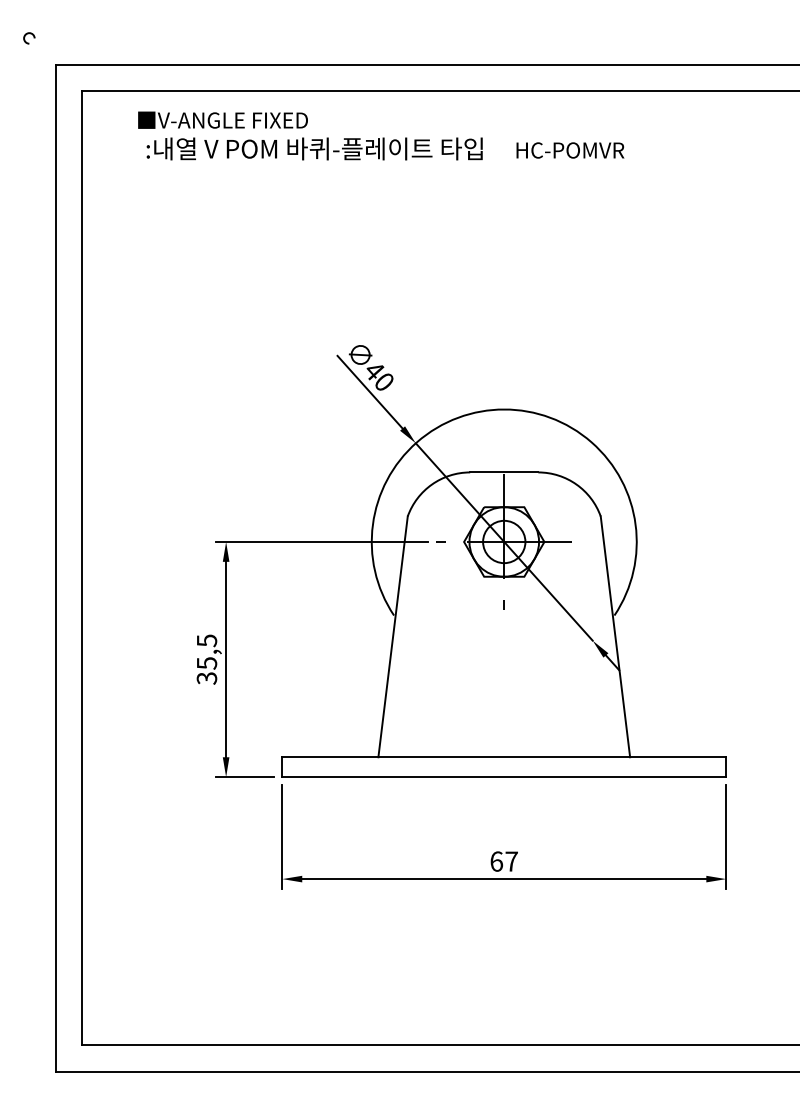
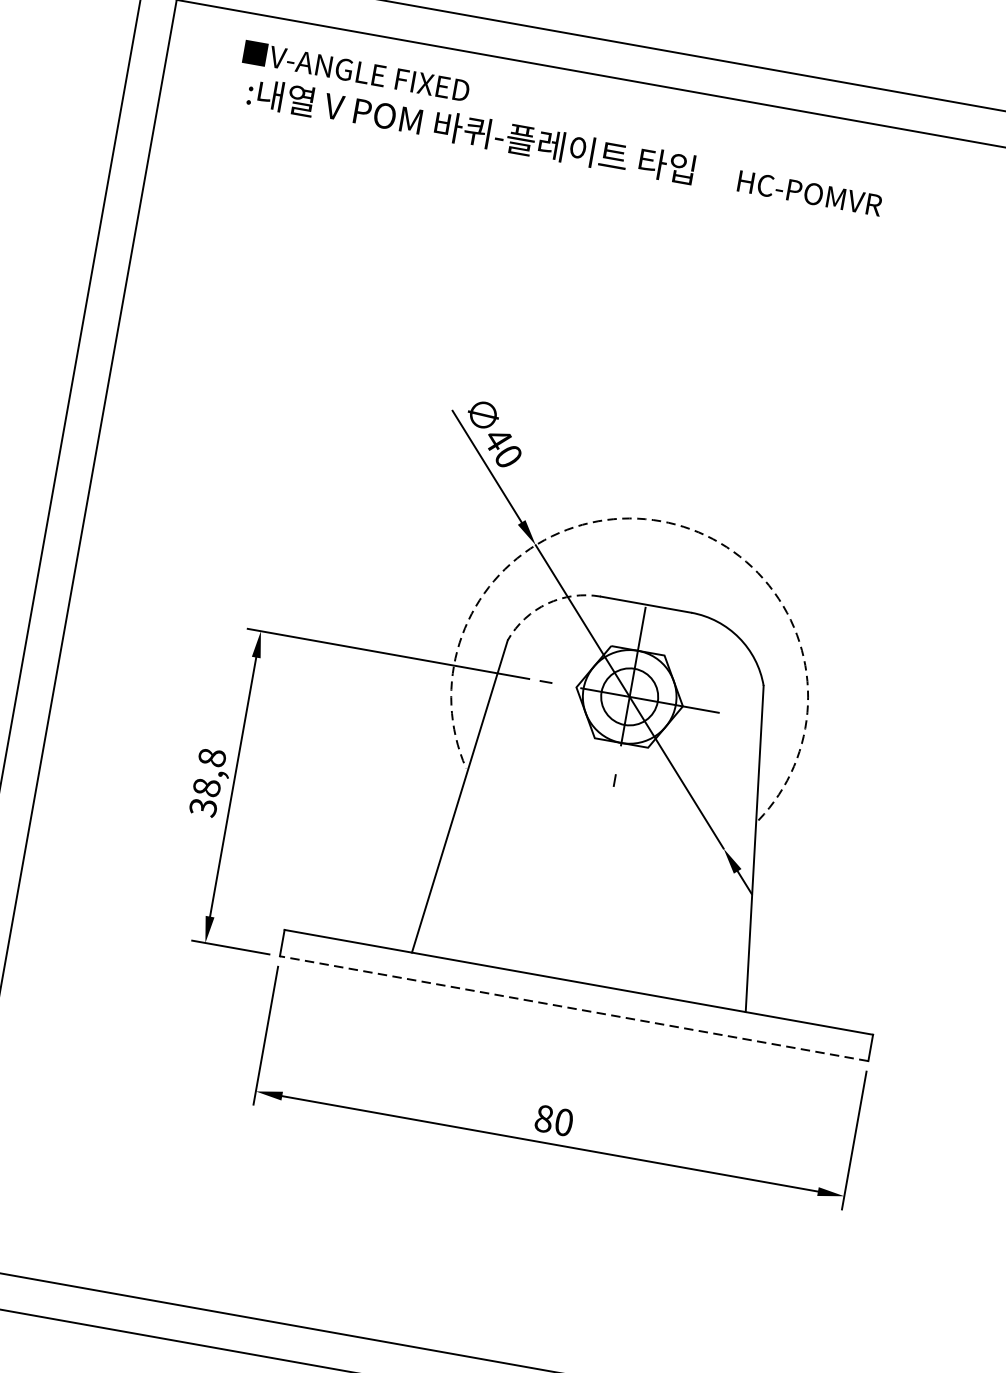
arc: (504, 409) -> (661, 521), solid -> dashed
arc: (431, 484) -> (546, 603), solid -> dashed
text: (206, 651) -> (209, 771), 35,5 -> 38,8
line: (504, 777) -> (574, 1009), solid -> dashed
text: (503, 861) -> (553, 1120), 67 -> 80

